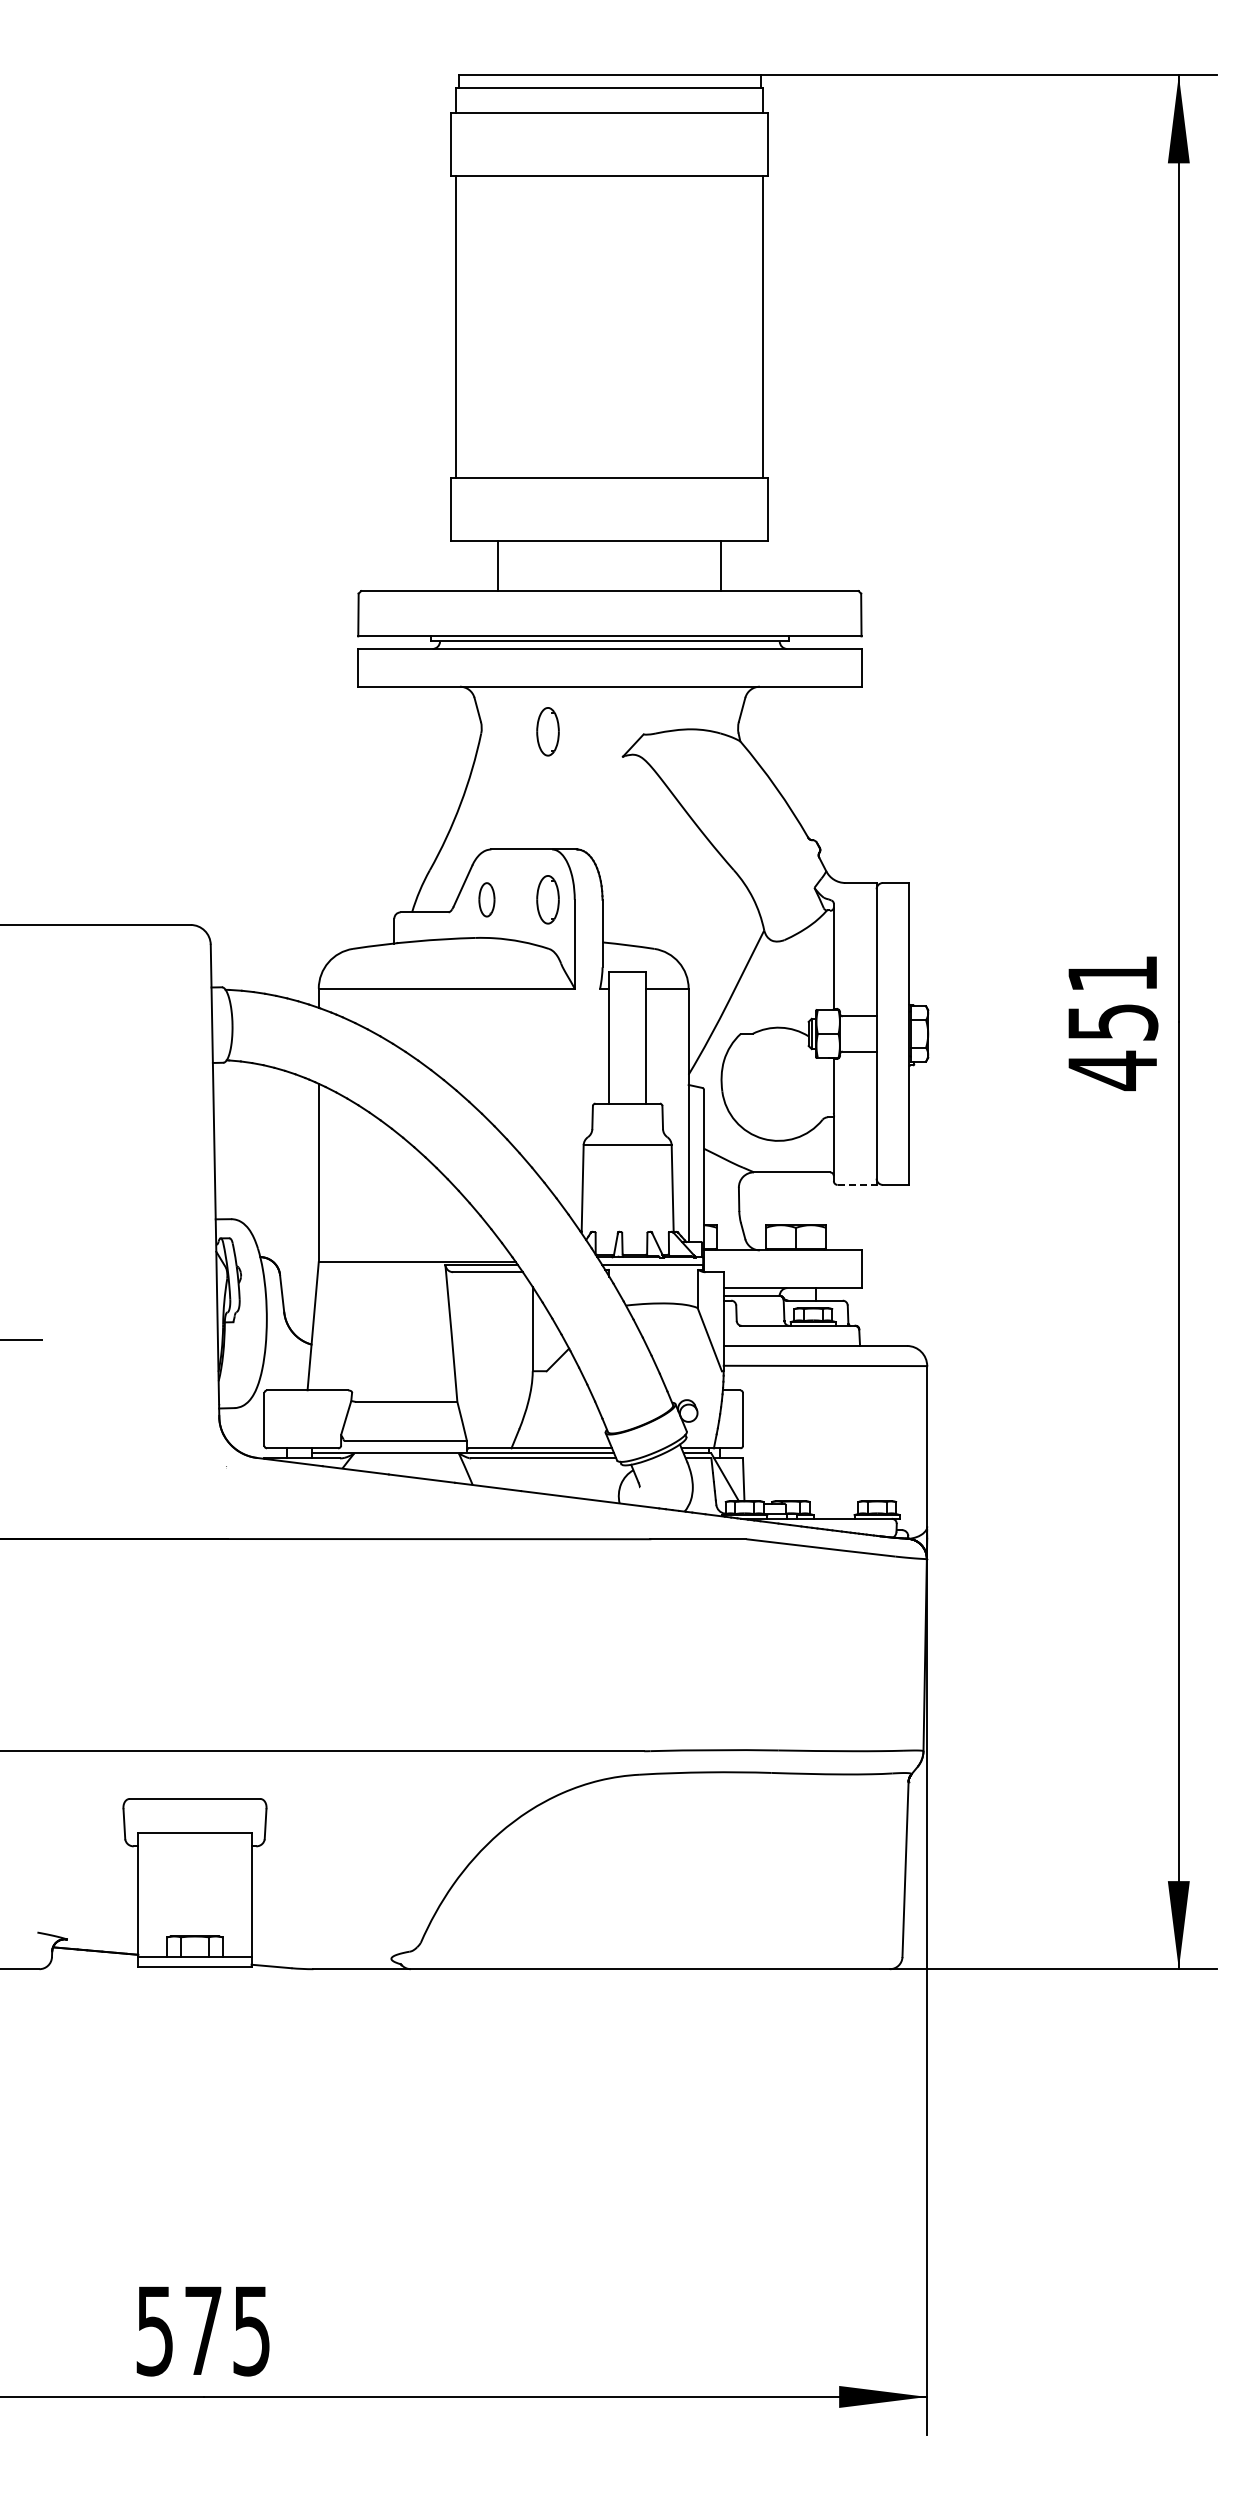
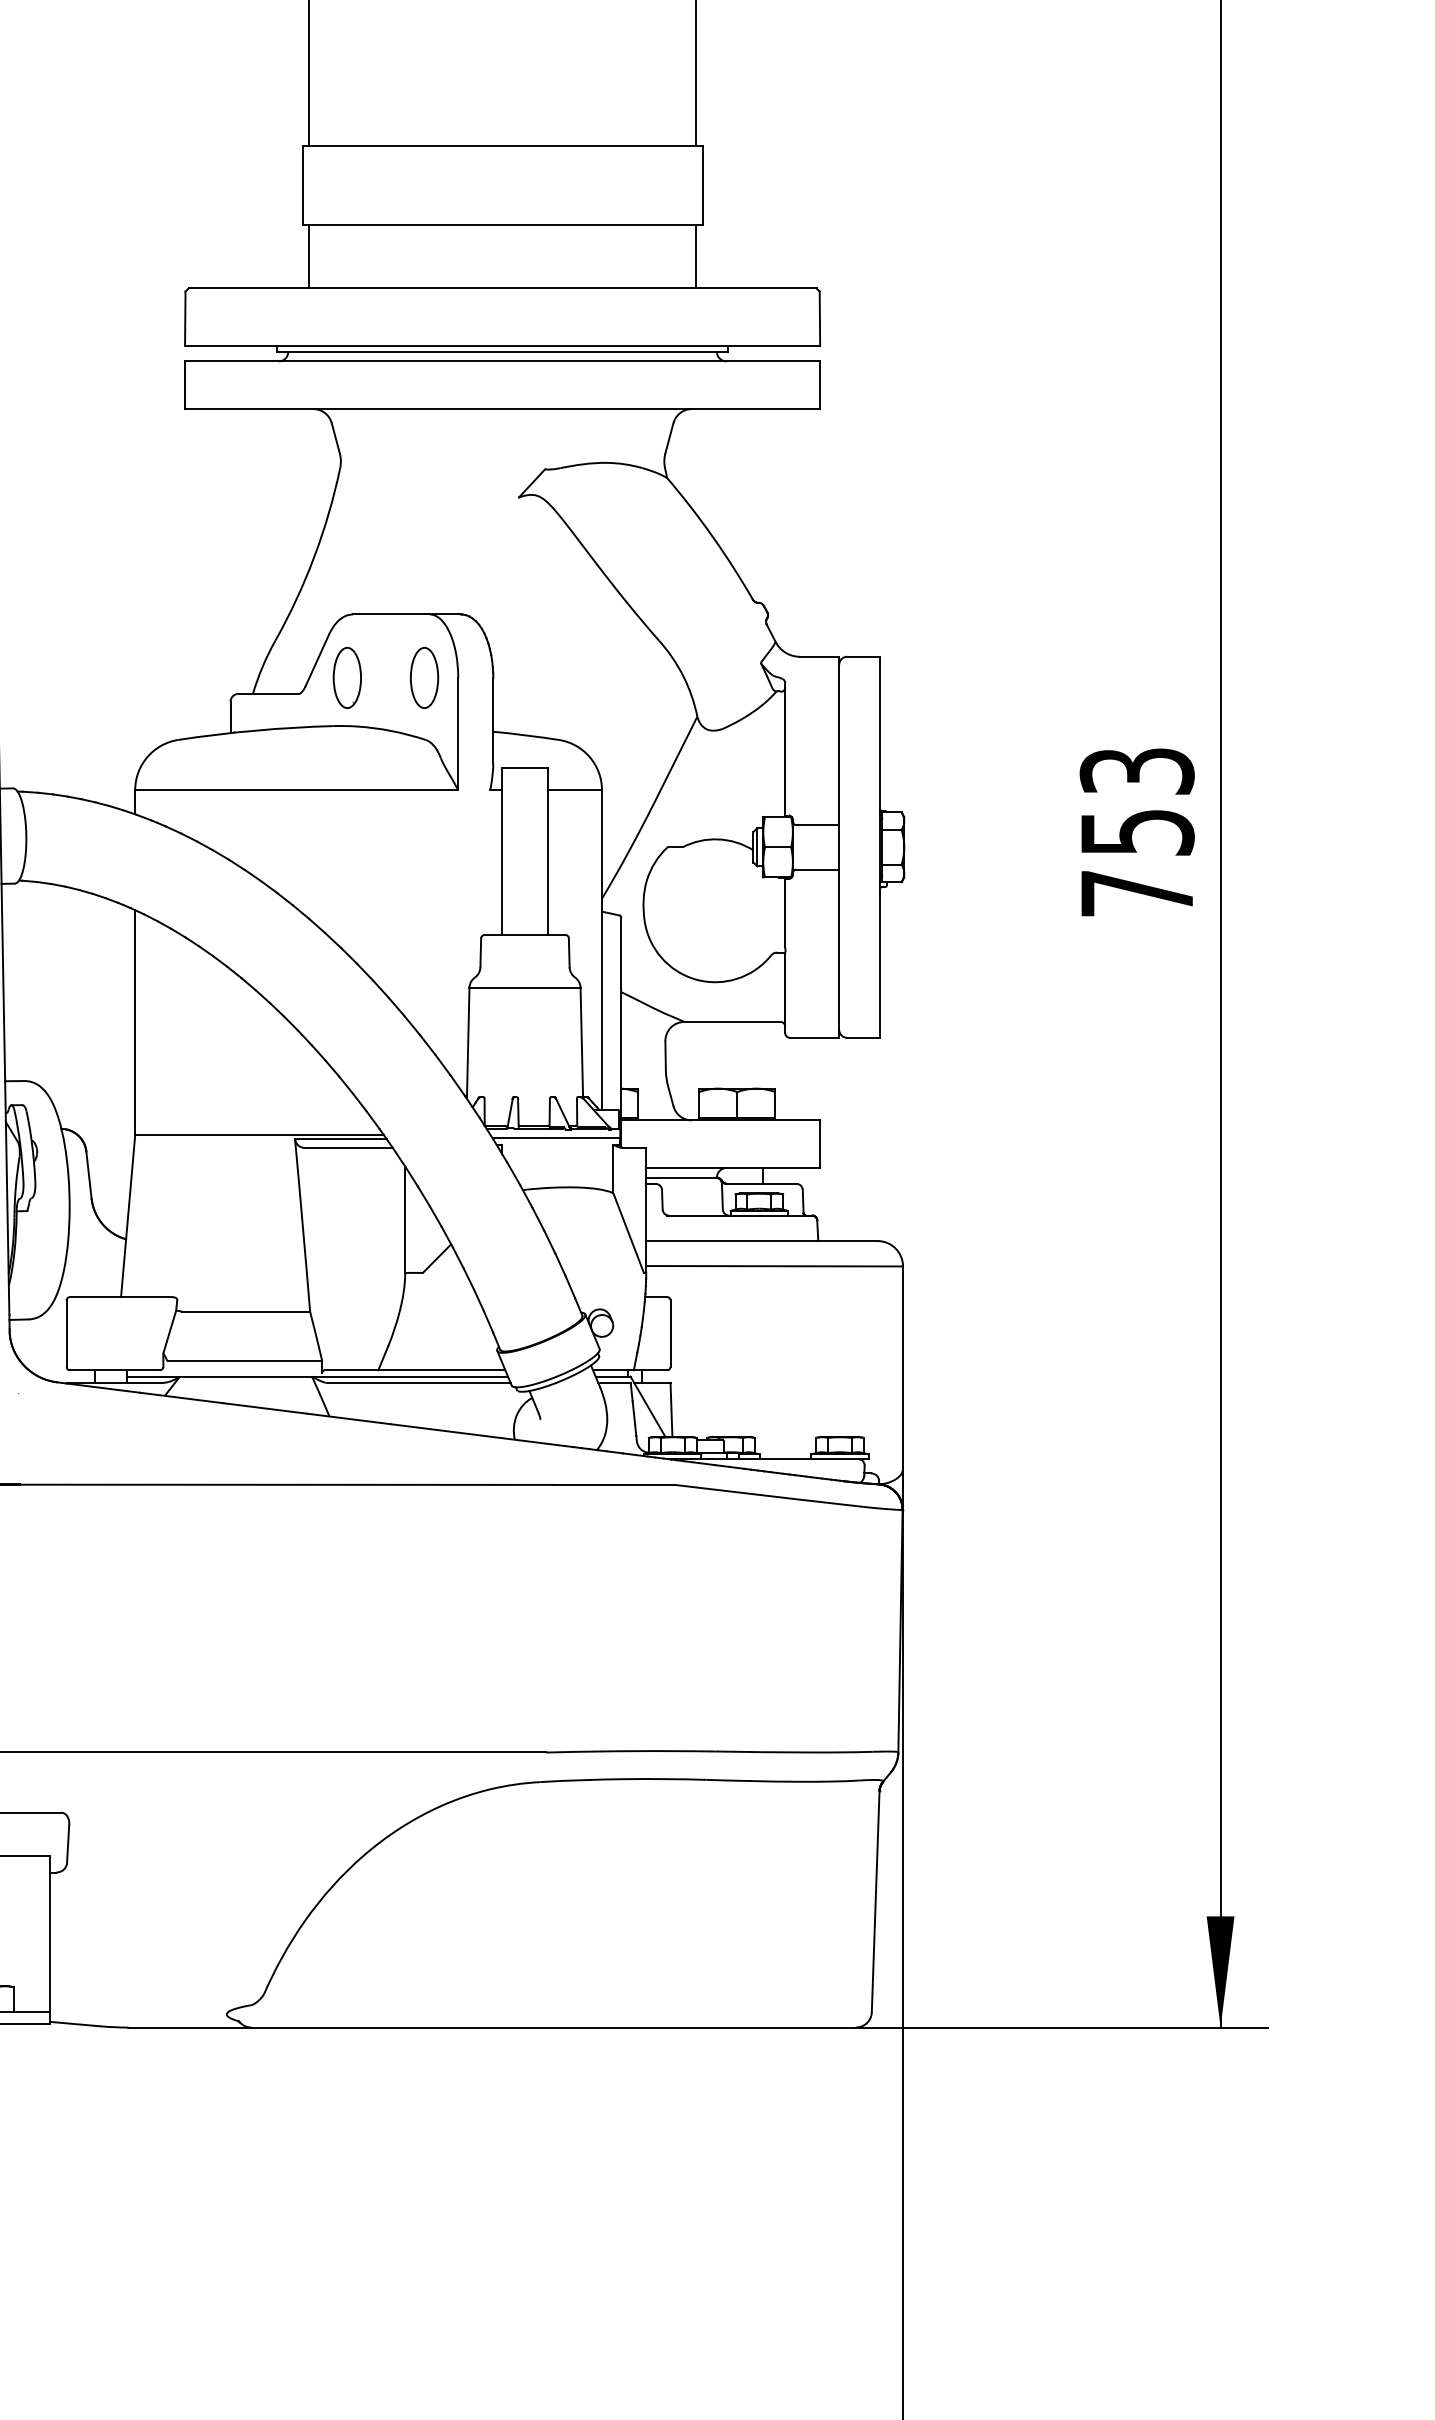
line: (498, 565) -> (309, 256), moved
line: (721, 565) -> (696, 256), moved
part: (547, 731) -> (423, 465), removed
part: (486, 899) -> (346, 677), size x1.43
text: (1112, 1023) -> (1136, 834), 451 -> 753
line: (857, 1184) -> (815, 1037), dashed -> solid

